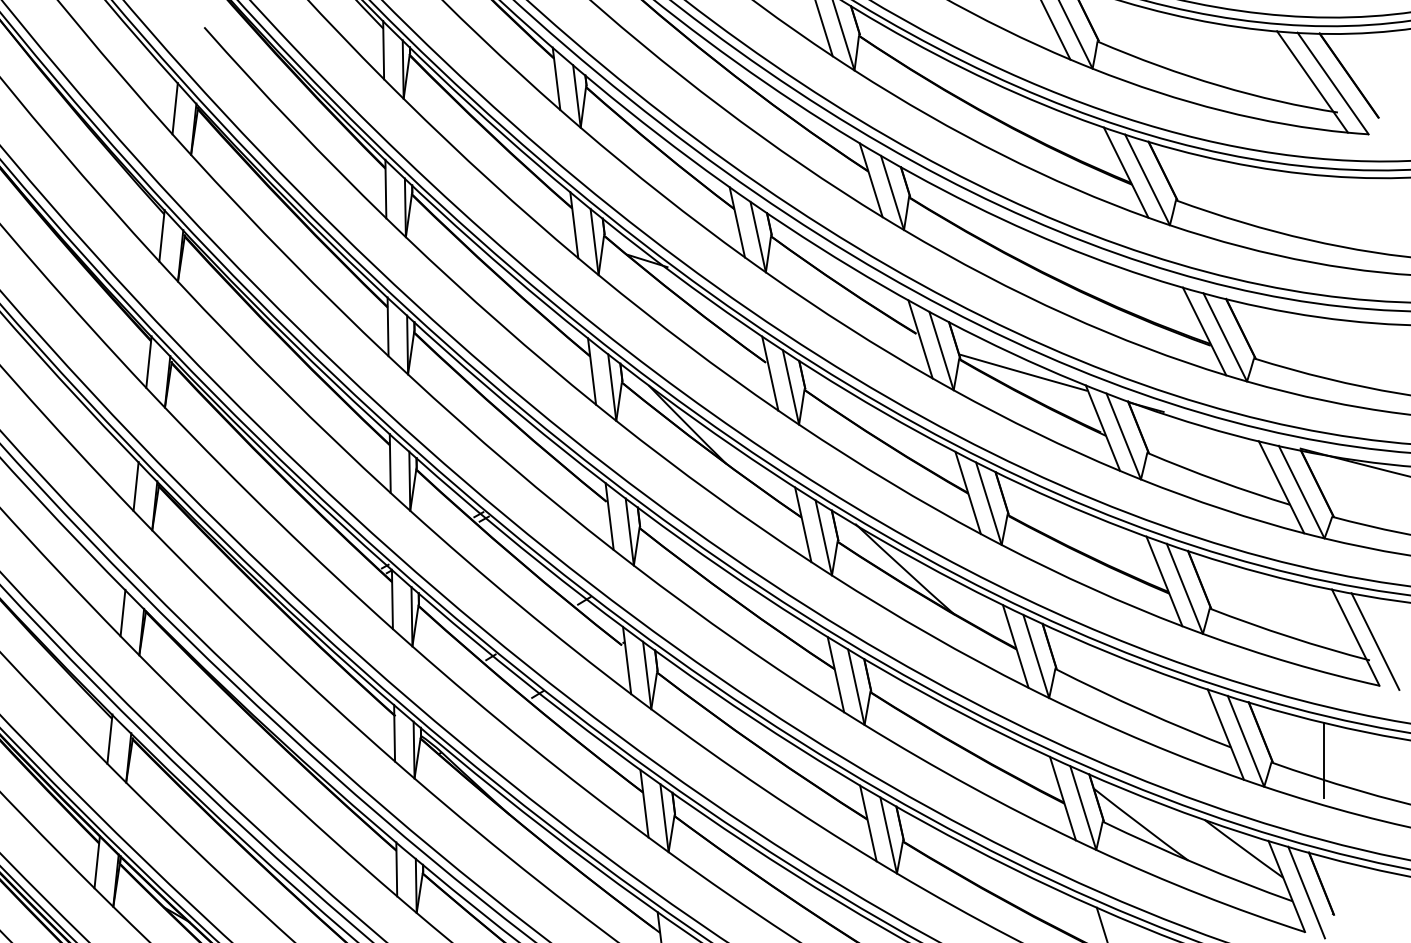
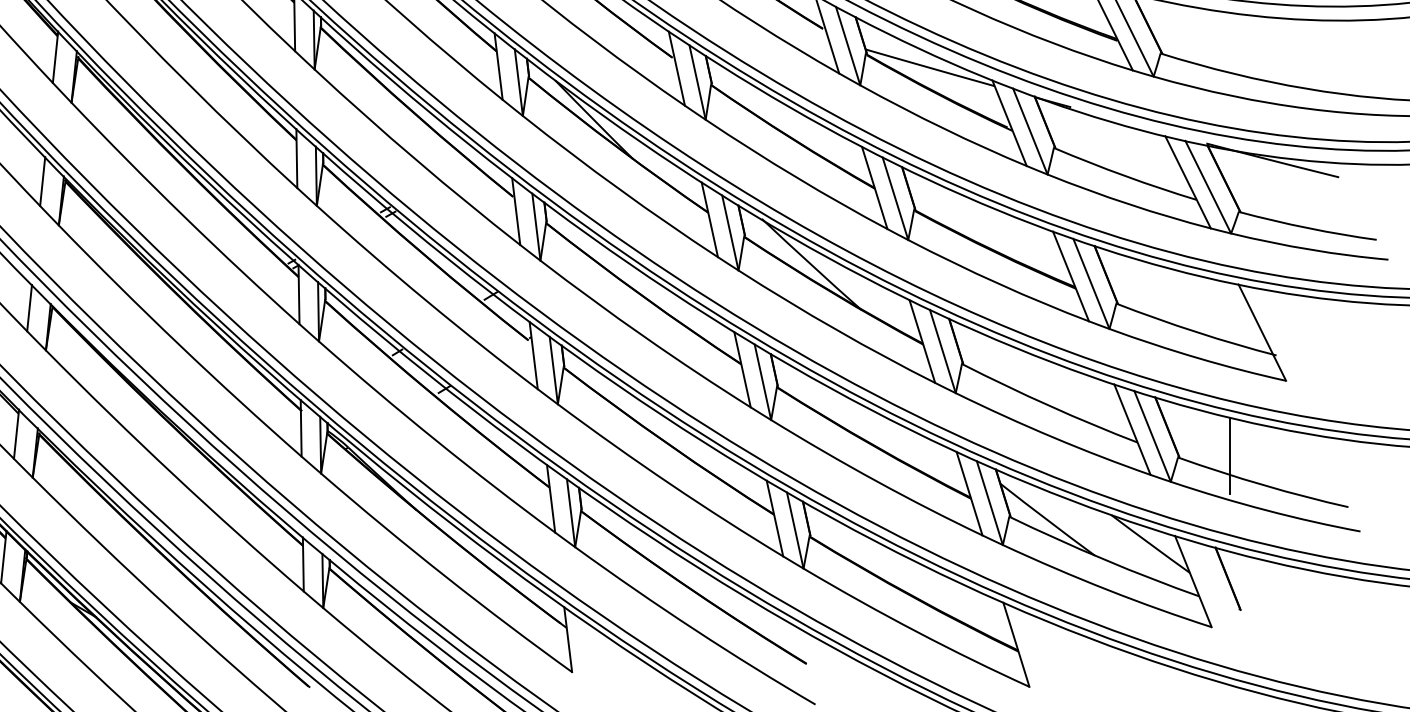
line: (1375, 641) -> (1282, 336), removed
line: (1306, 892) -> (1213, 587), removed

